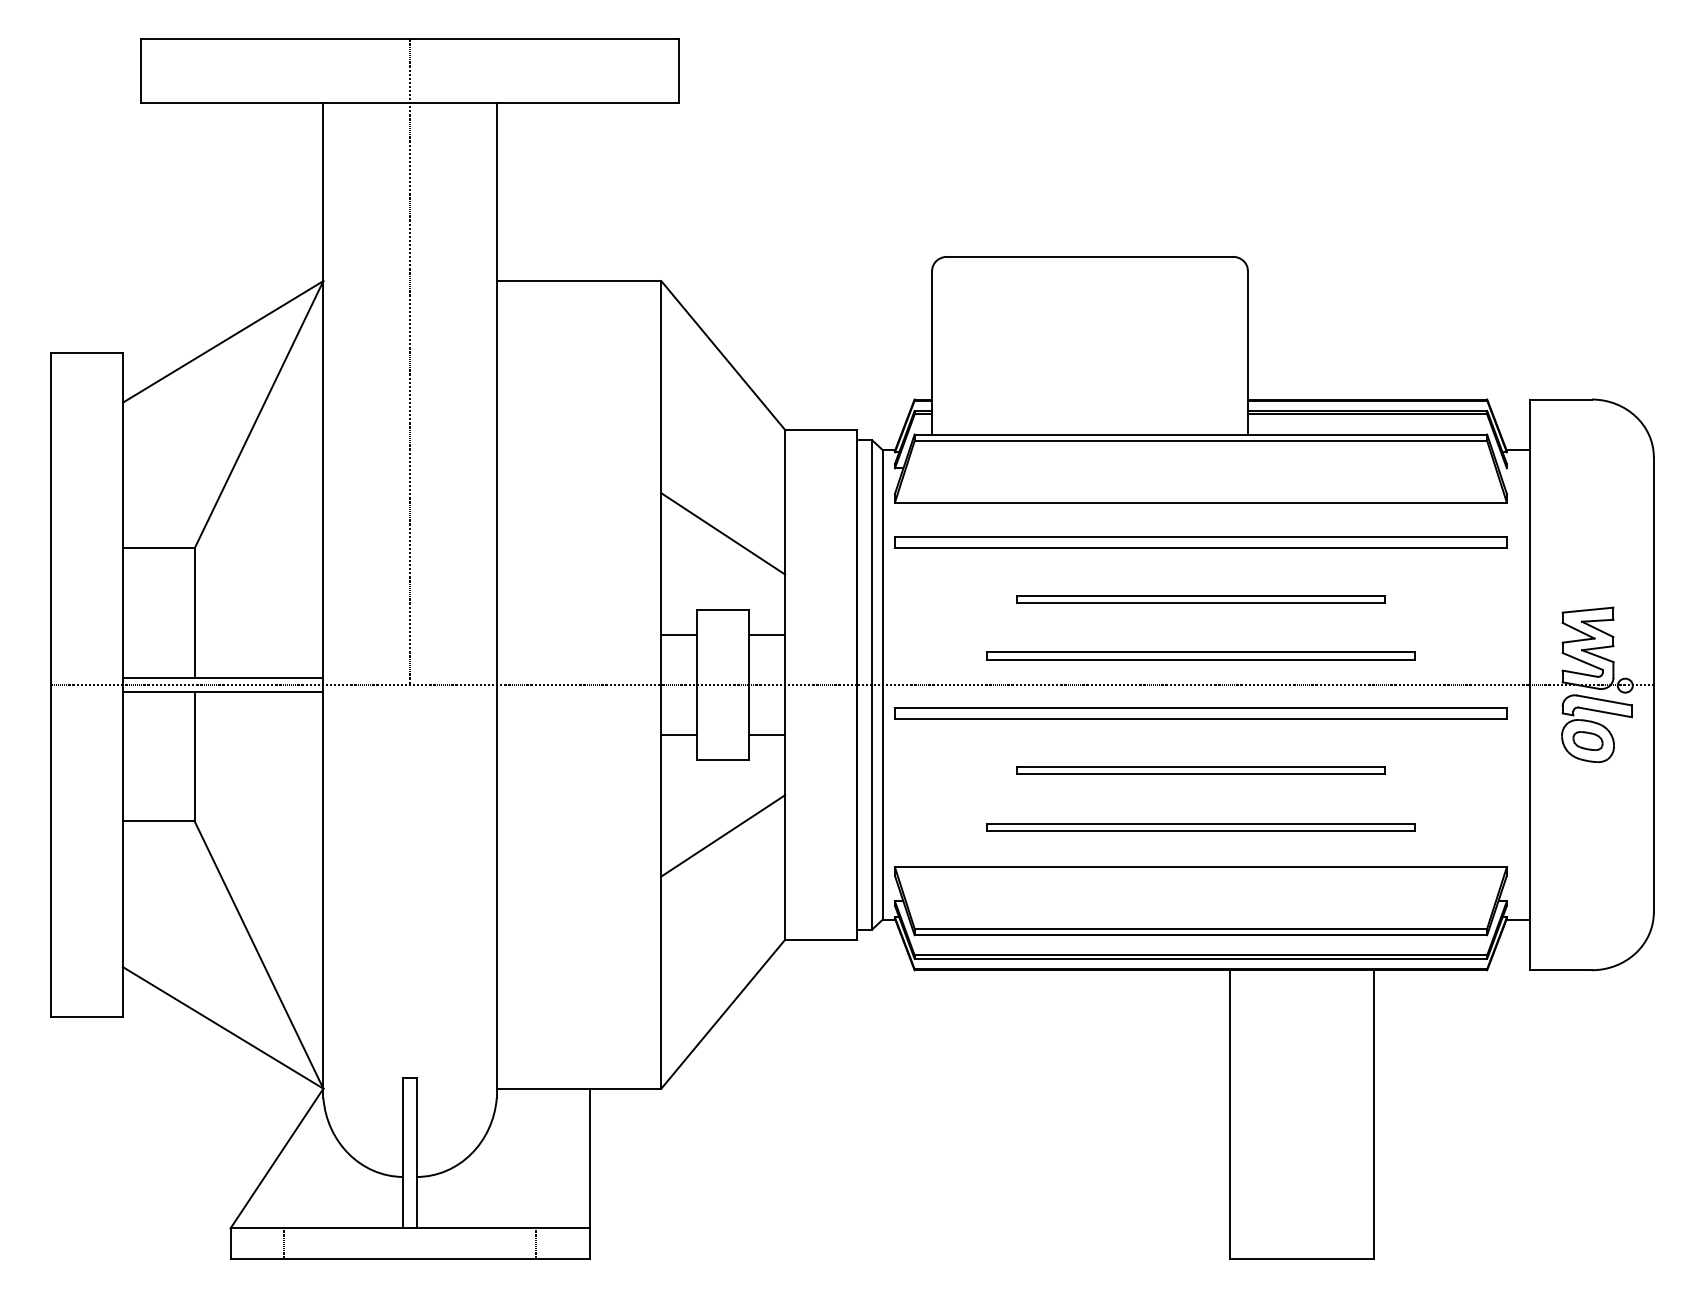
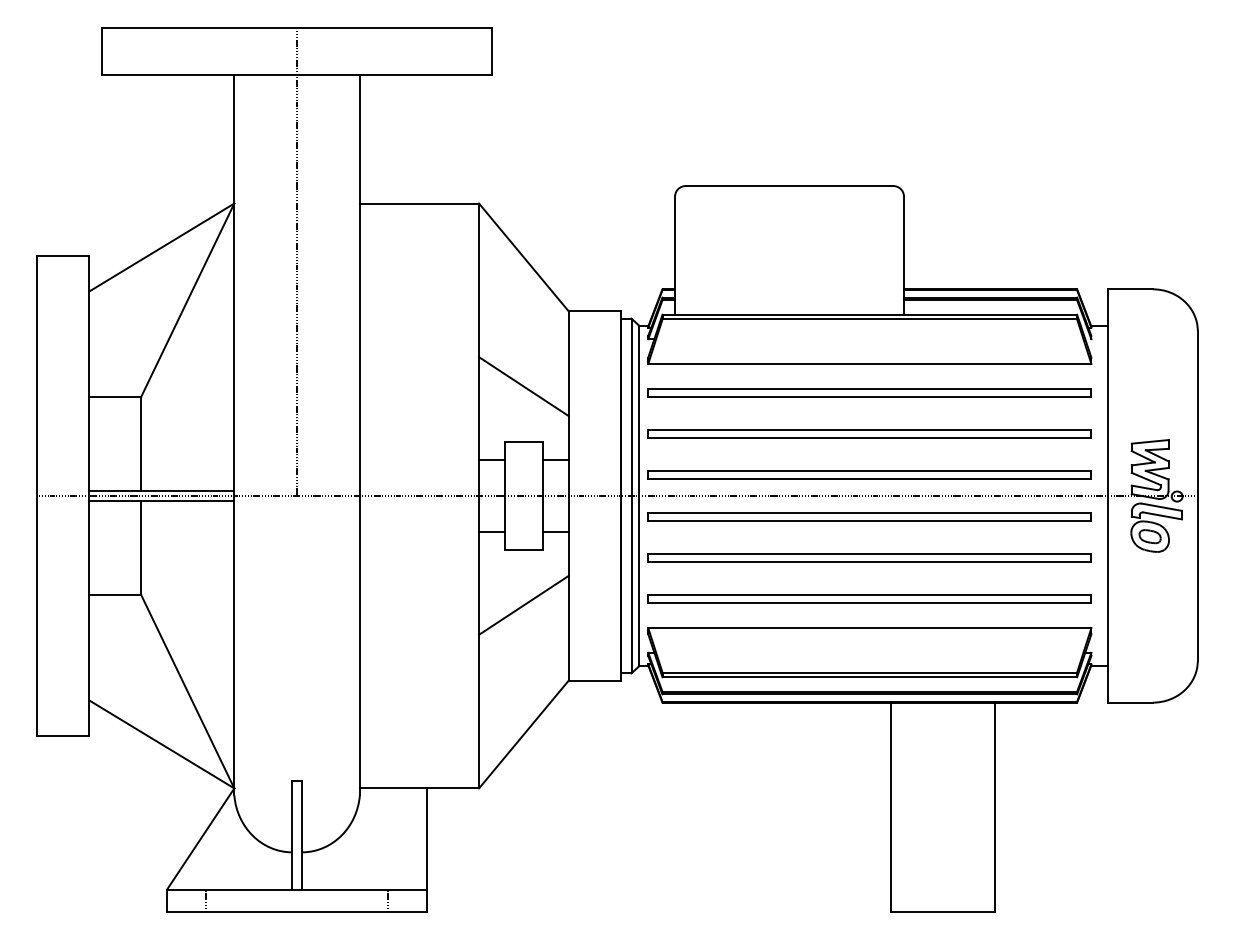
part: (1200, 599) -> (869, 434), size x1.67
part: (1200, 656) -> (869, 475), size x1.43
part: (1200, 770) -> (869, 557), size x1.67
part: (1200, 827) -> (869, 599), size x1.43

